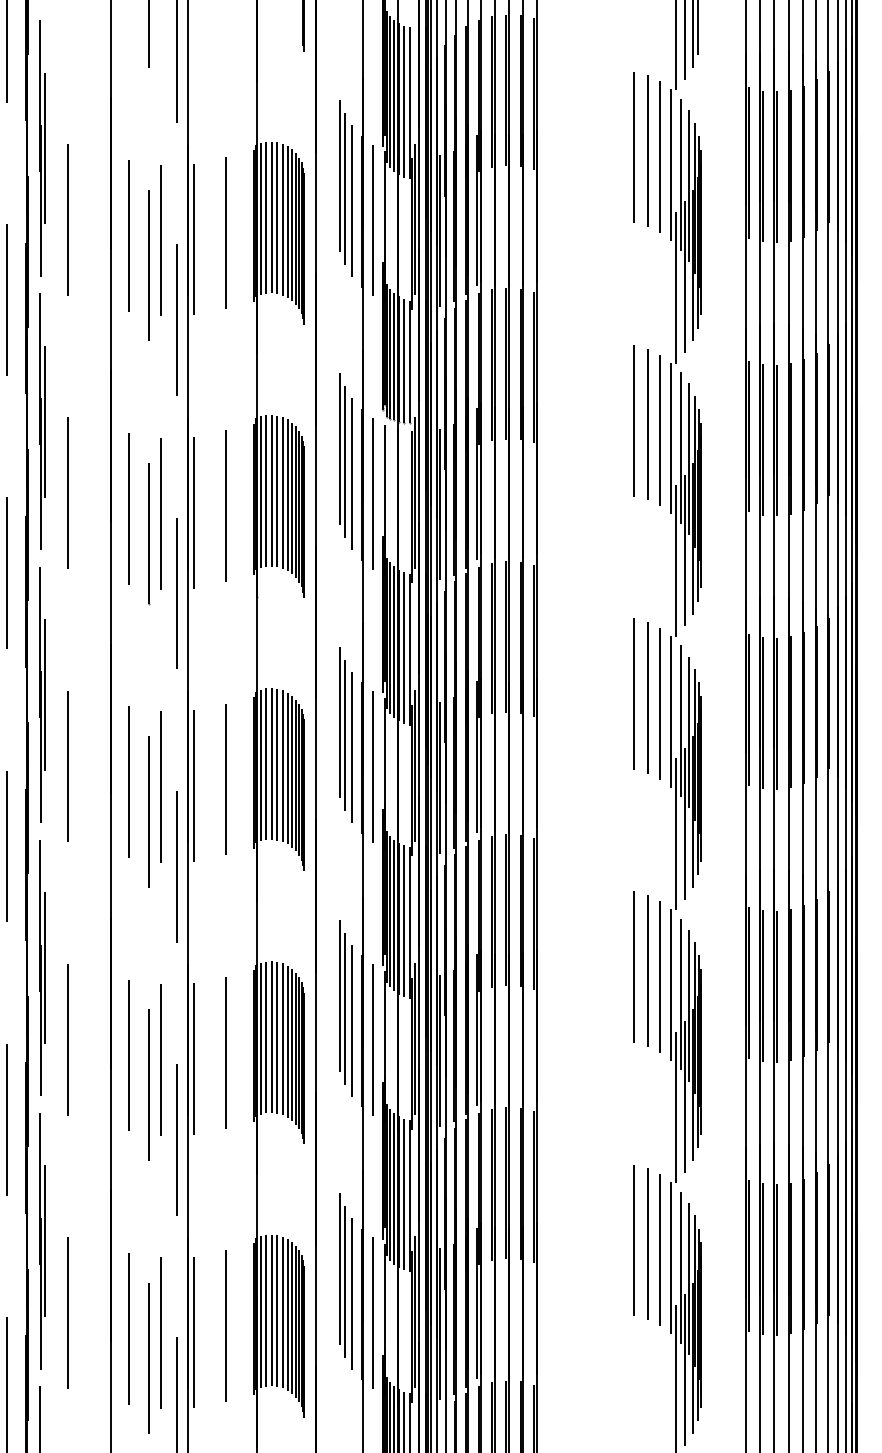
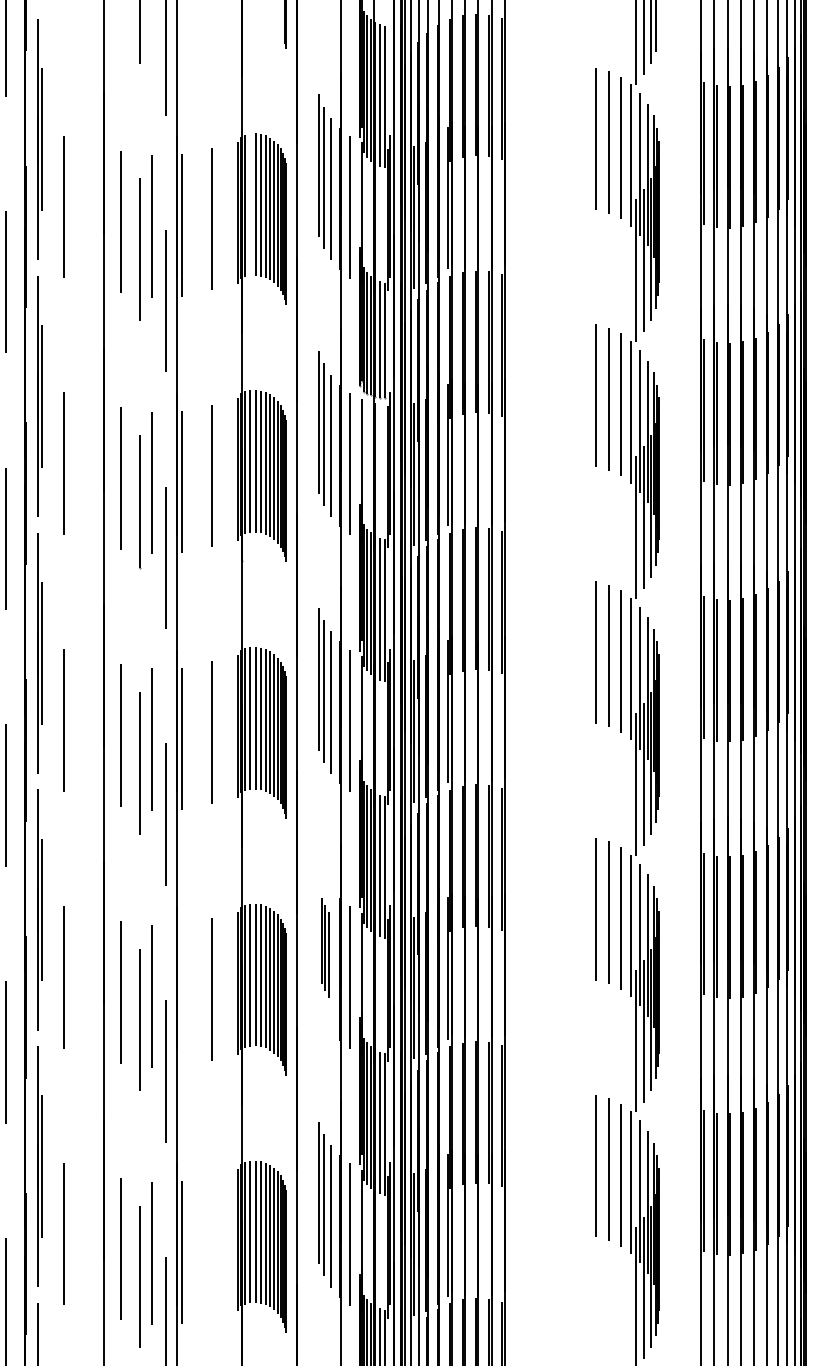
line: (266, 217) -> (250, 204), removed
part: (345, 1008) -> (324, 948), size x0.6
line: (193, 1059) -> (181, 995), removed
line: (225, 1325) -> (211, 1246), removed

